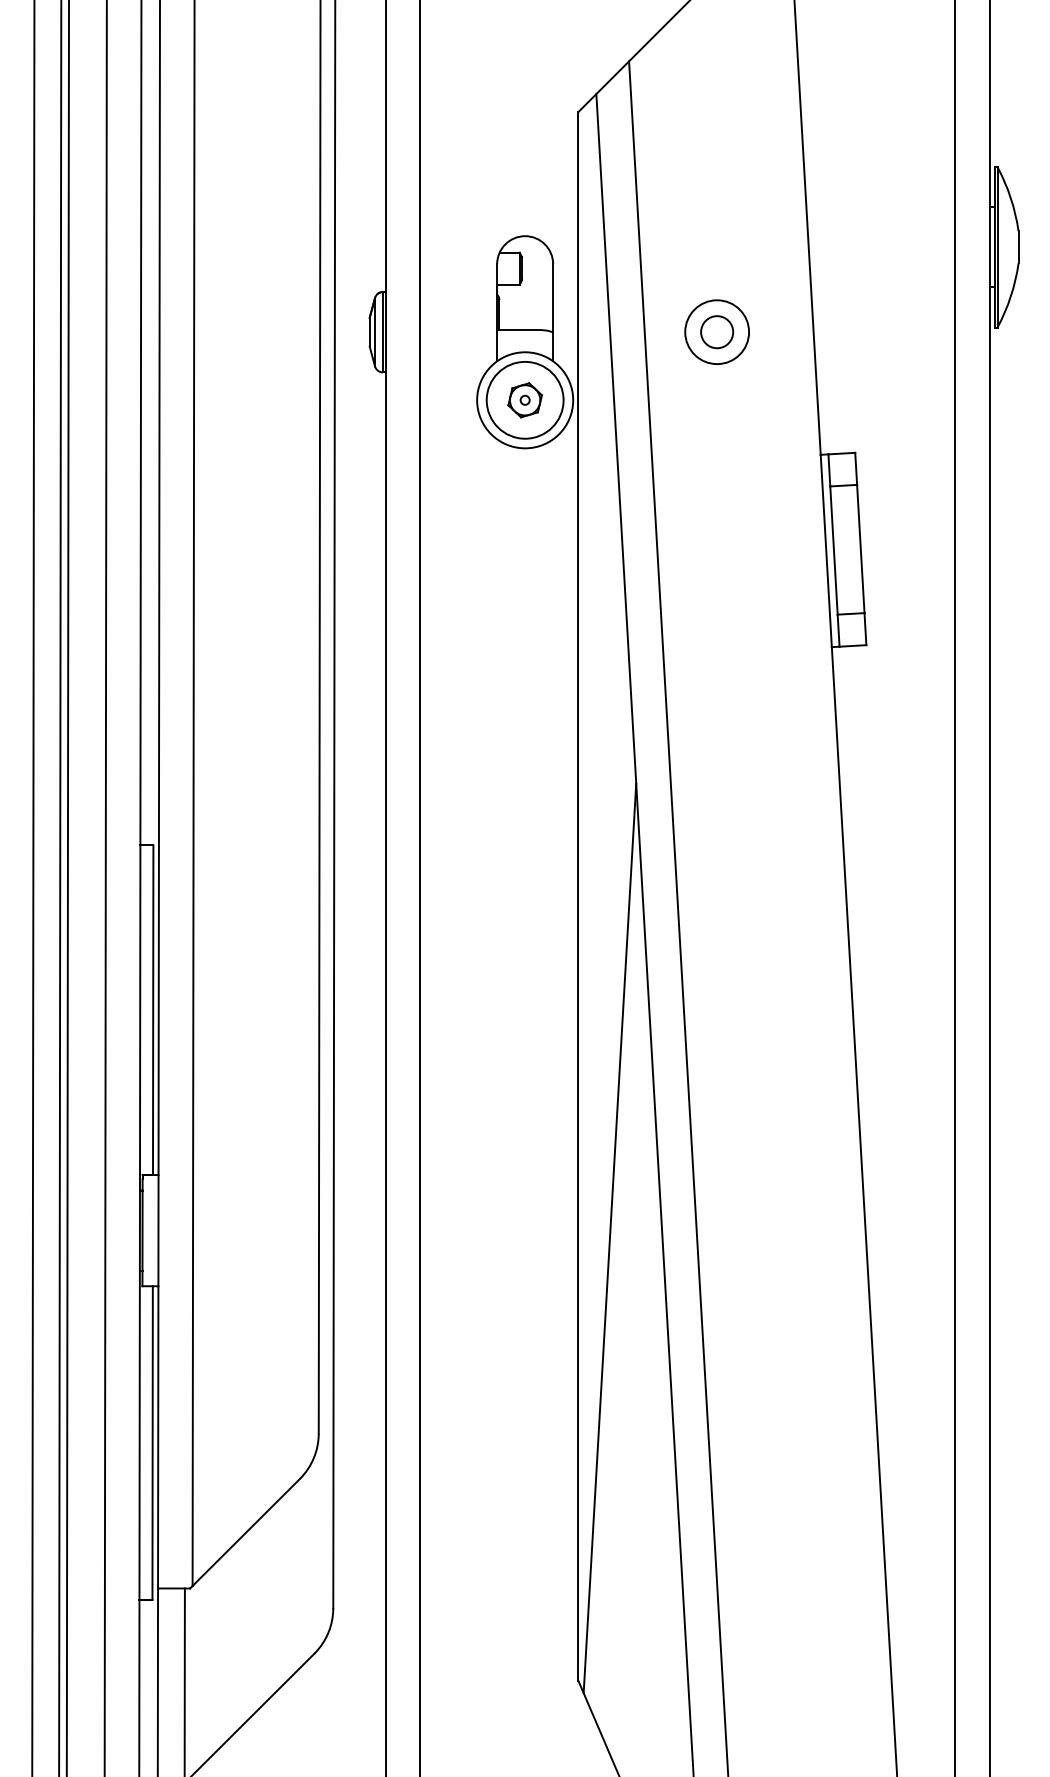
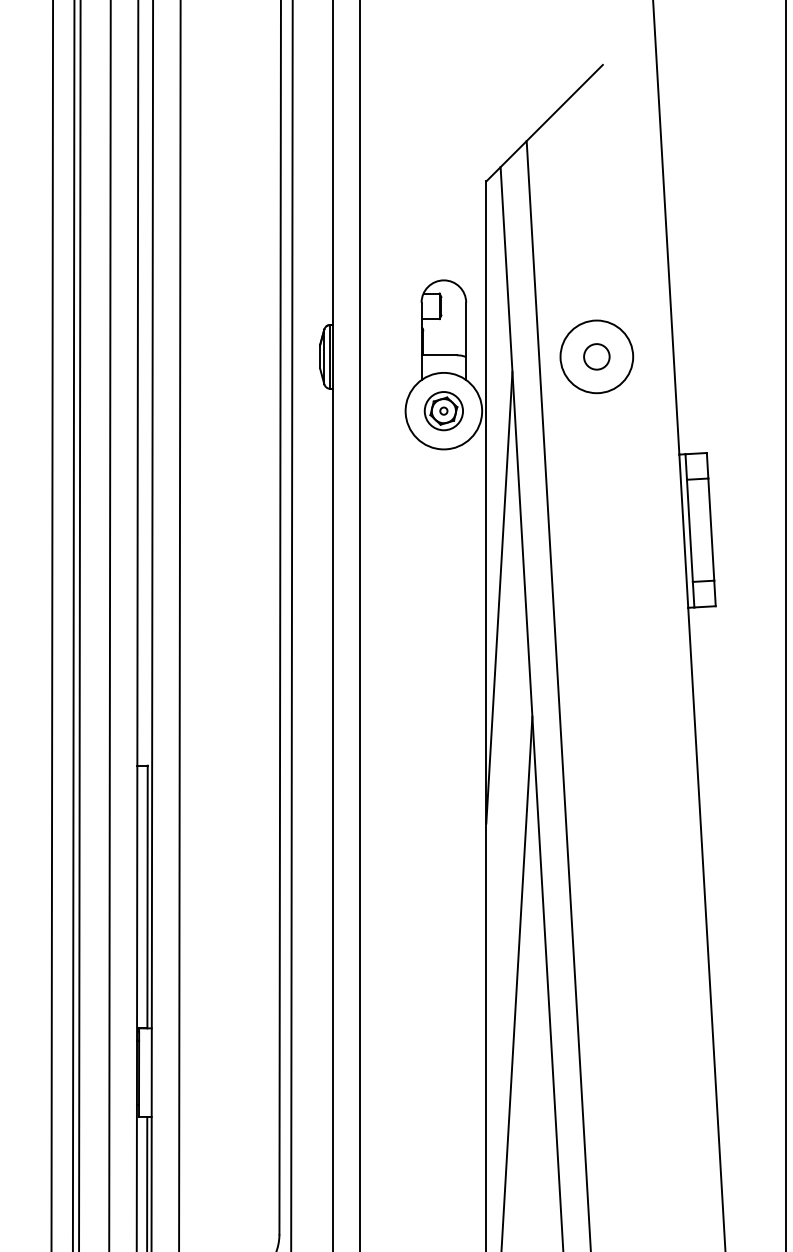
circle: (716, 331) -> (596, 356), size x1.43
circle: (525, 400) -> (444, 411), size x0.62
line: (594, 634) -> (499, 597), added

